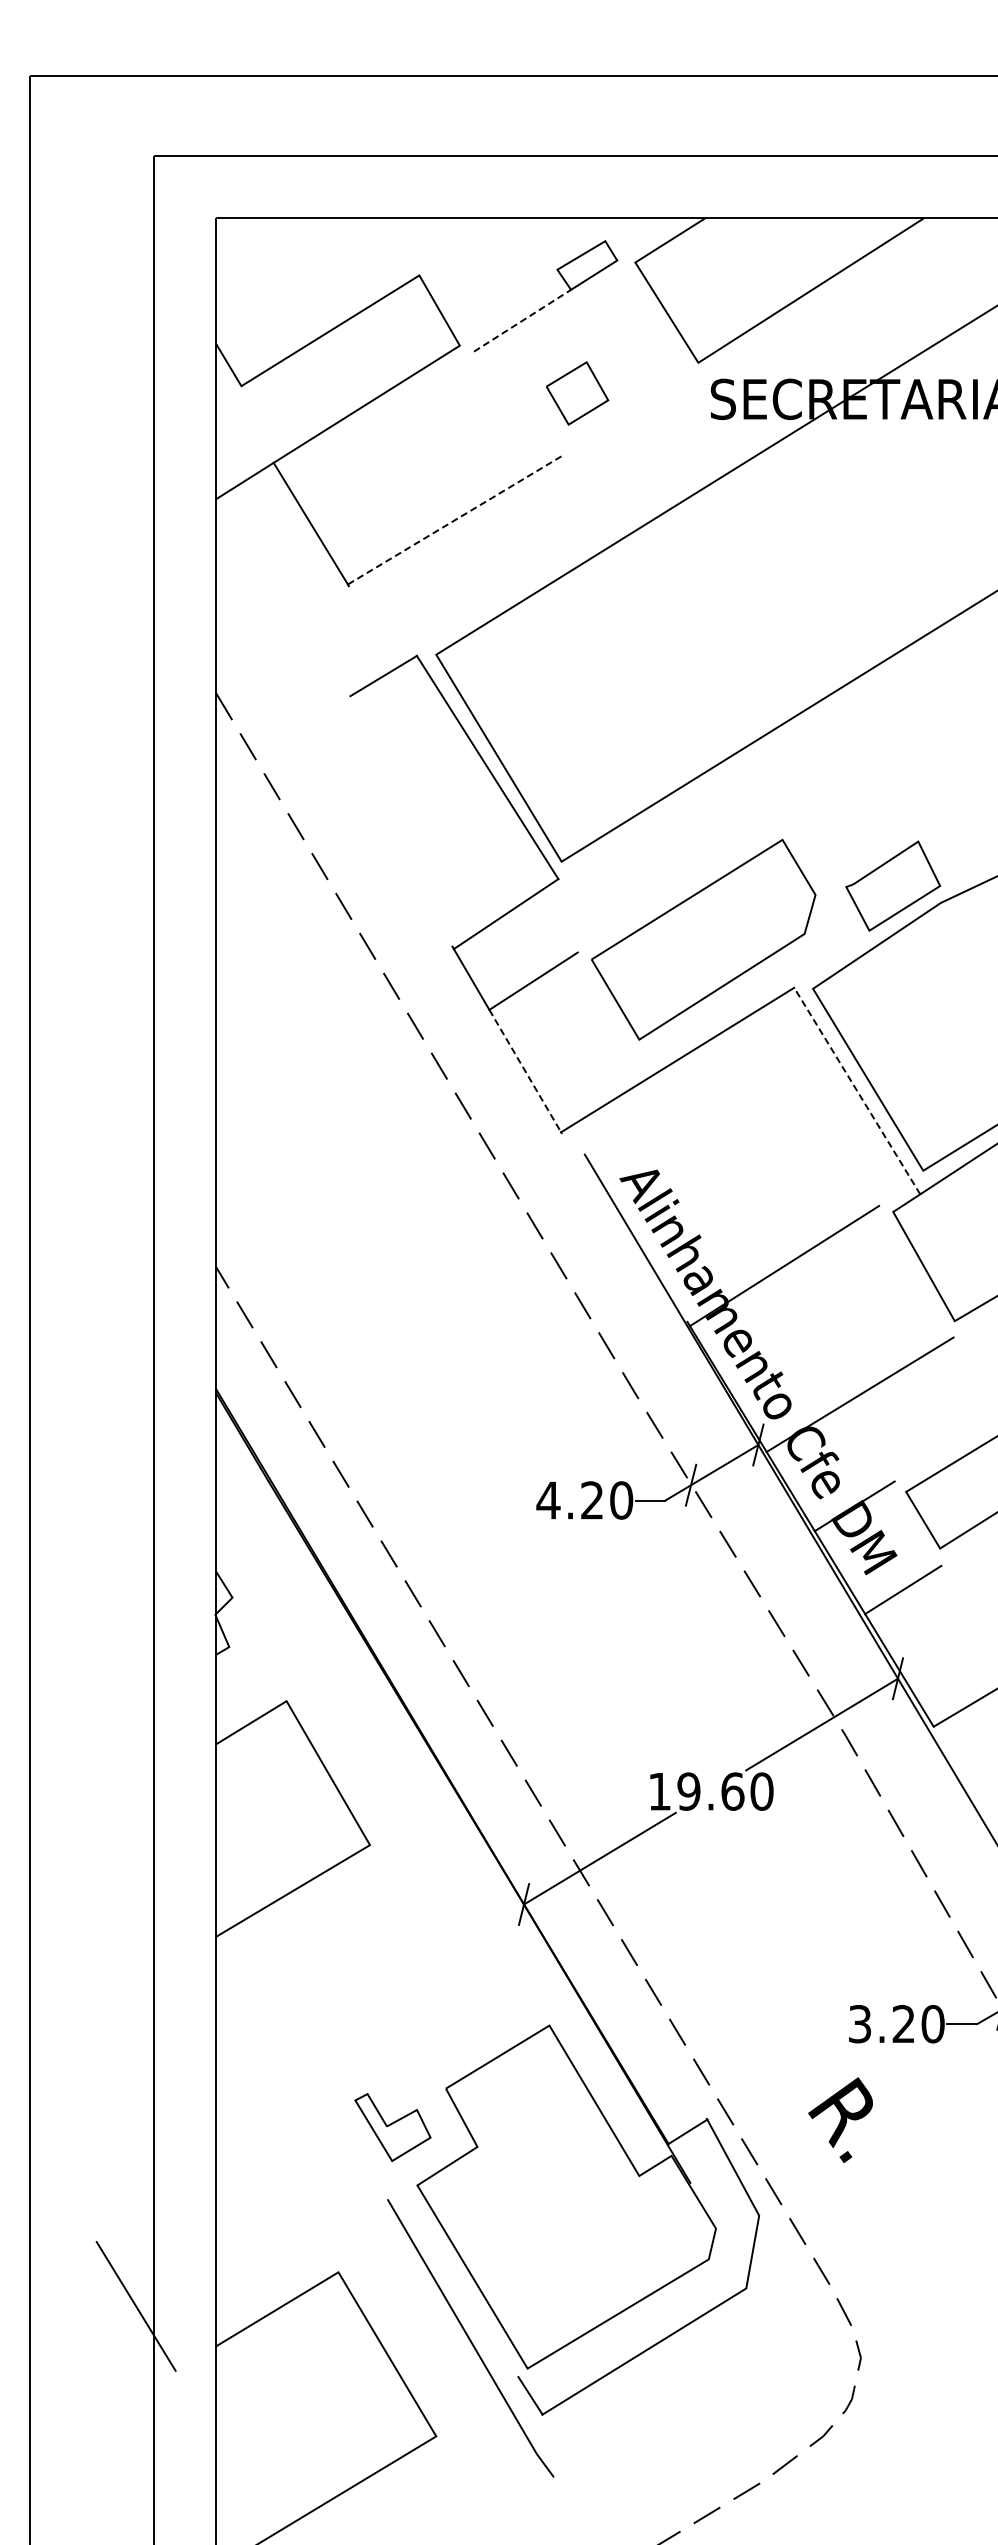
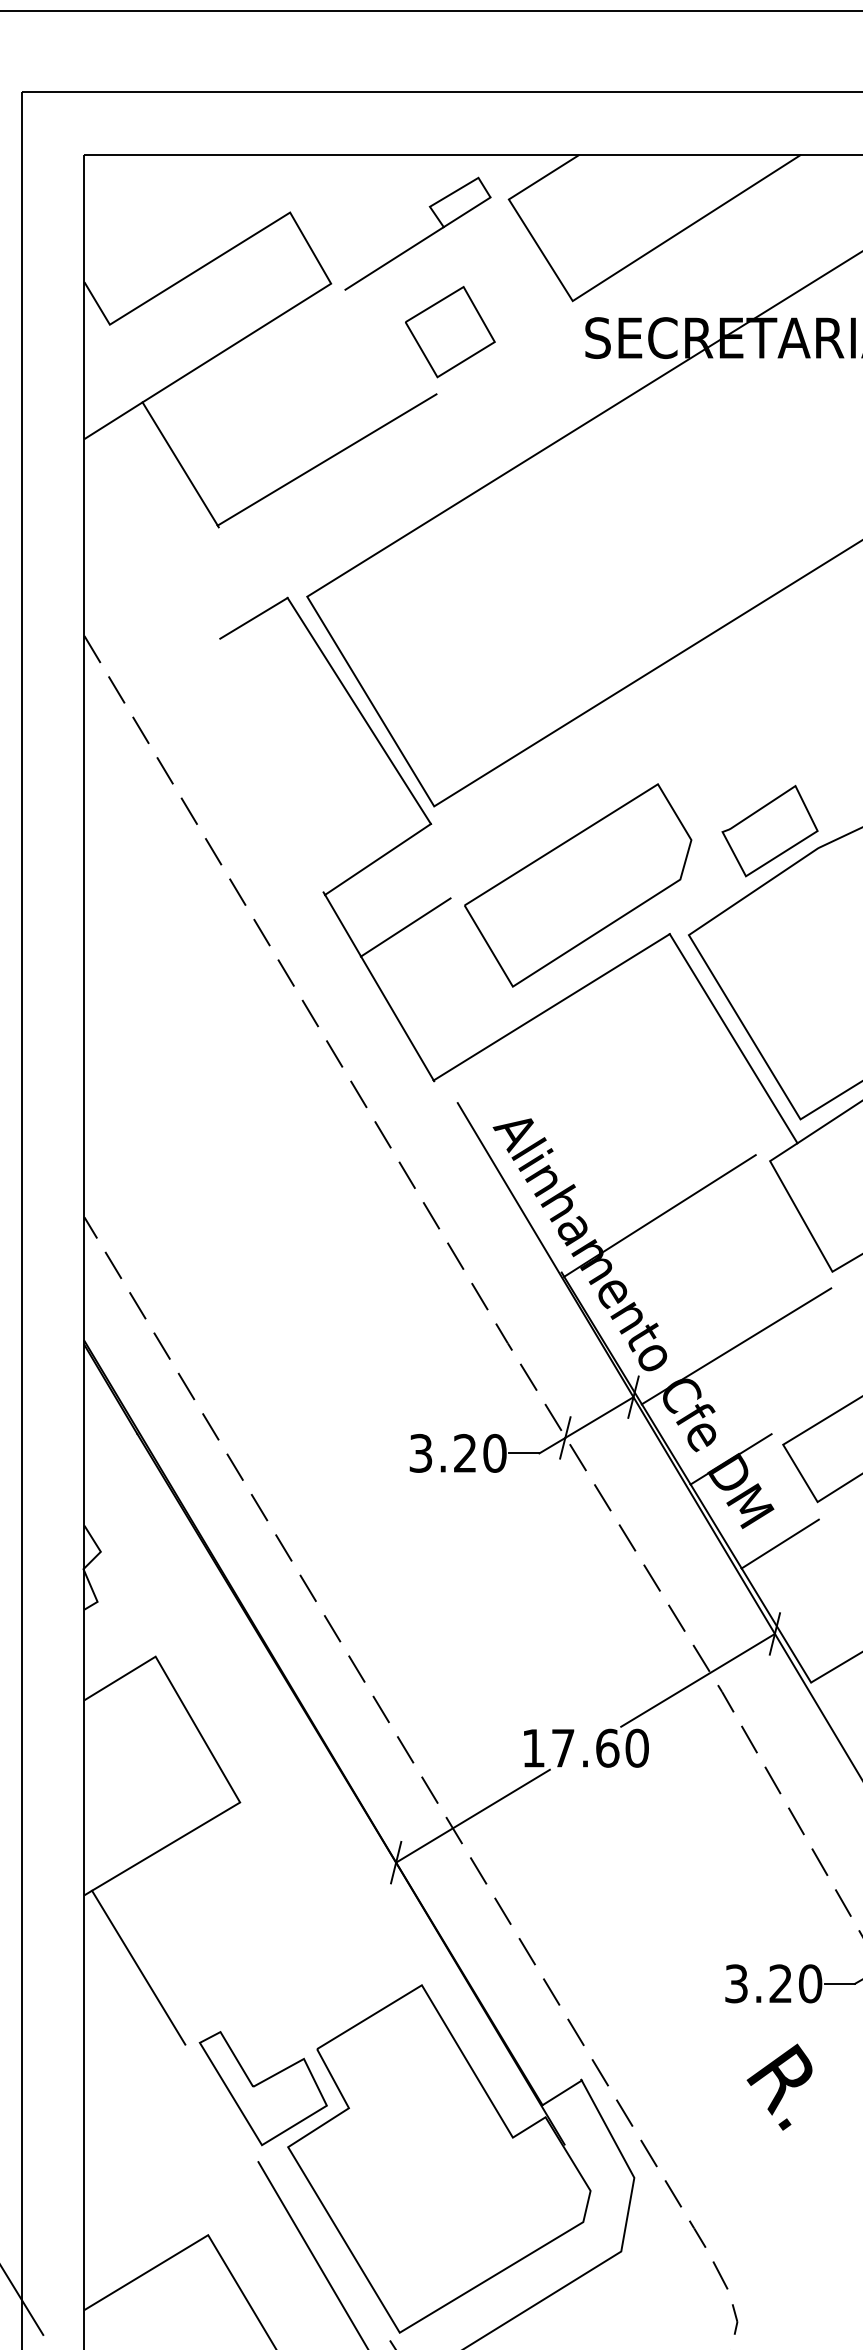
line: (522, 320) -> (394, 258), dashed -> solid
part: (577, 393) -> (450, 332), size x1.43
line: (455, 519) -> (326, 459), dashed -> solid
line: (525, 1071) -> (397, 1018), dashed -> solid
line: (857, 1091) -> (733, 1039), dashed -> solid
text: (548, 1500) -> (420, 1453), 4.20 -> 3.20
text: (688, 1791) -> (562, 1748), 19.60 -> 17.60
line: (269, 2008) -> (138, 1967), added
text: (840, 2119) -> (779, 2086), moved
part: (392, 2127) -> (262, 2088), size x1.67

